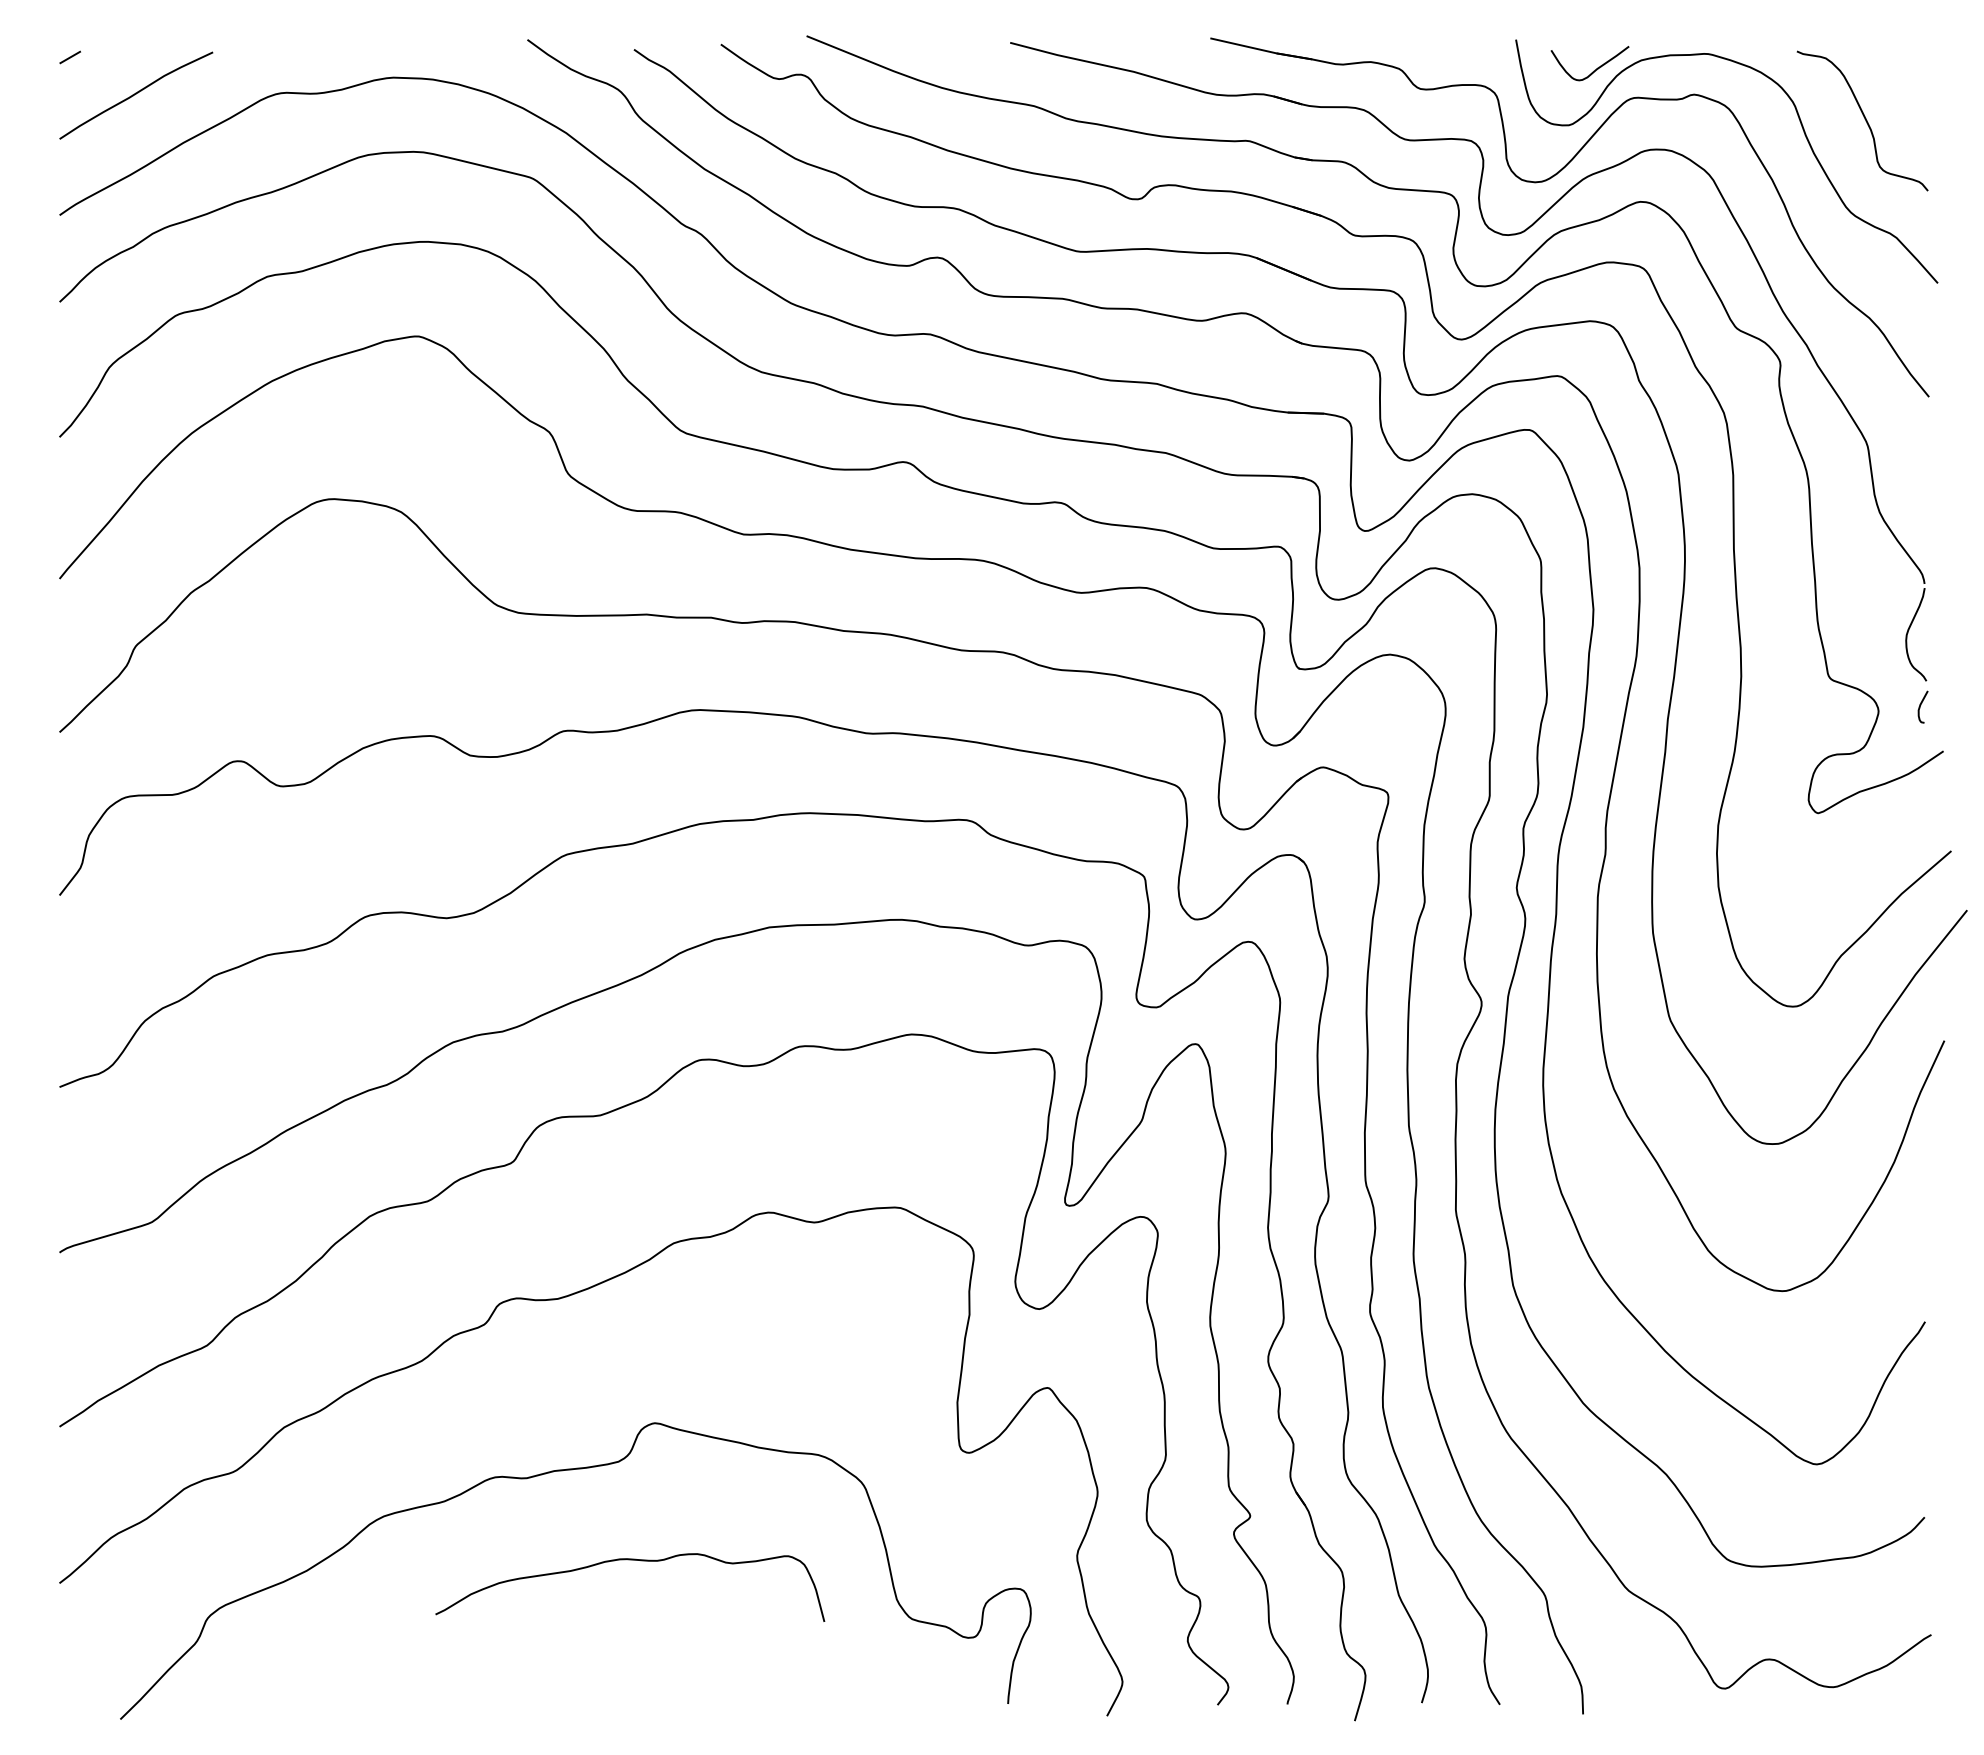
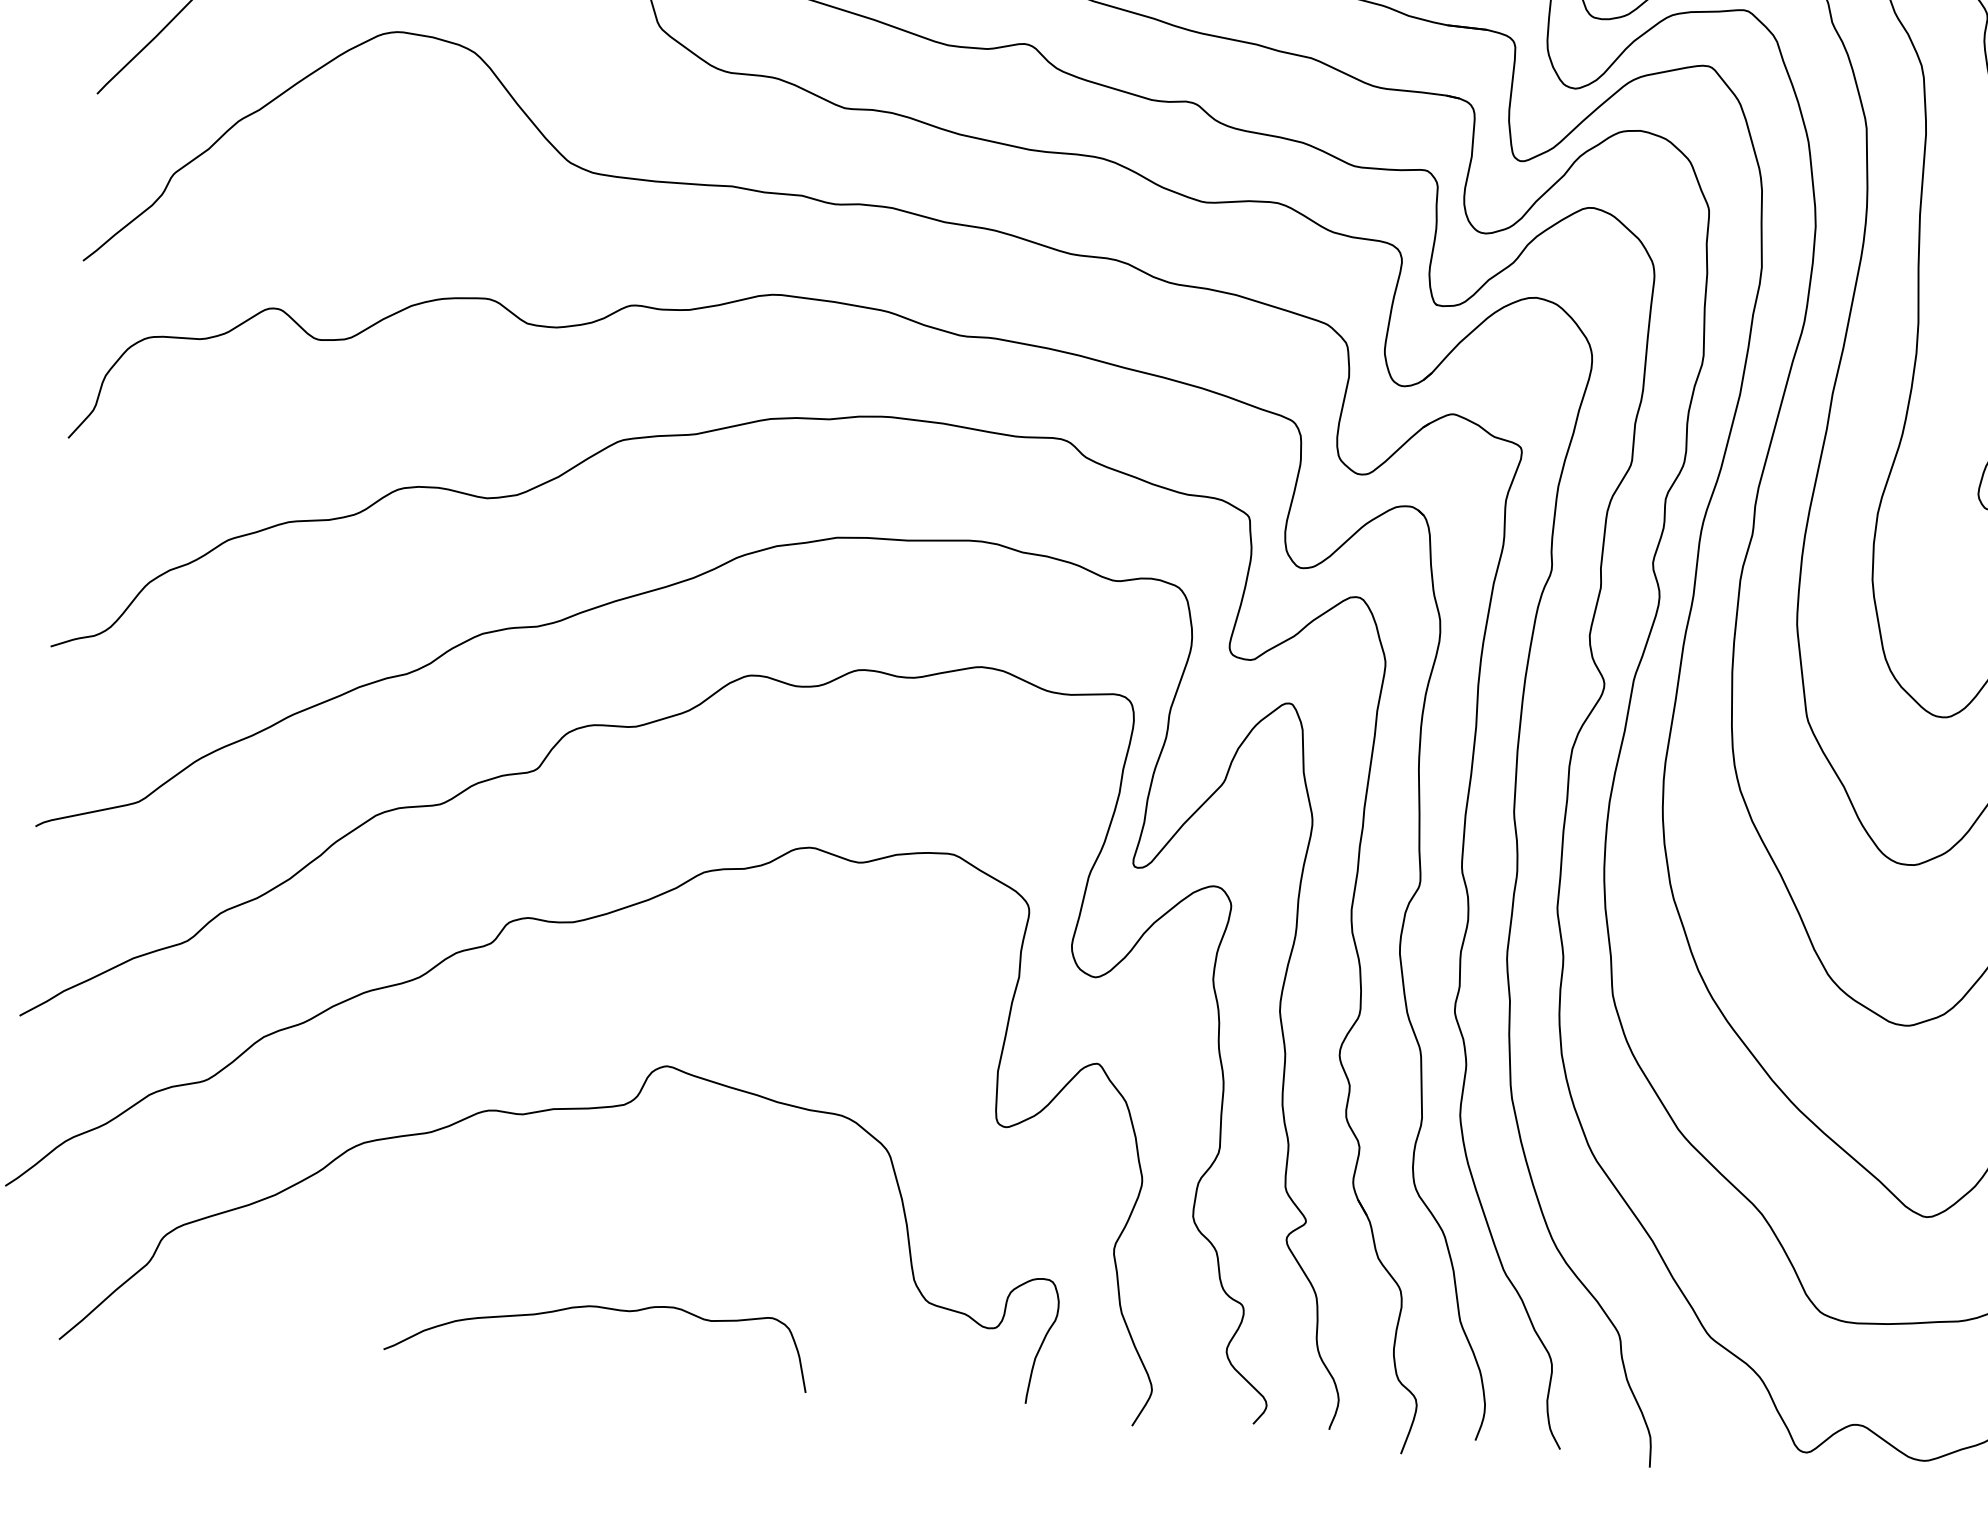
curve: (630, 1560) -> (600, 1308), moved

